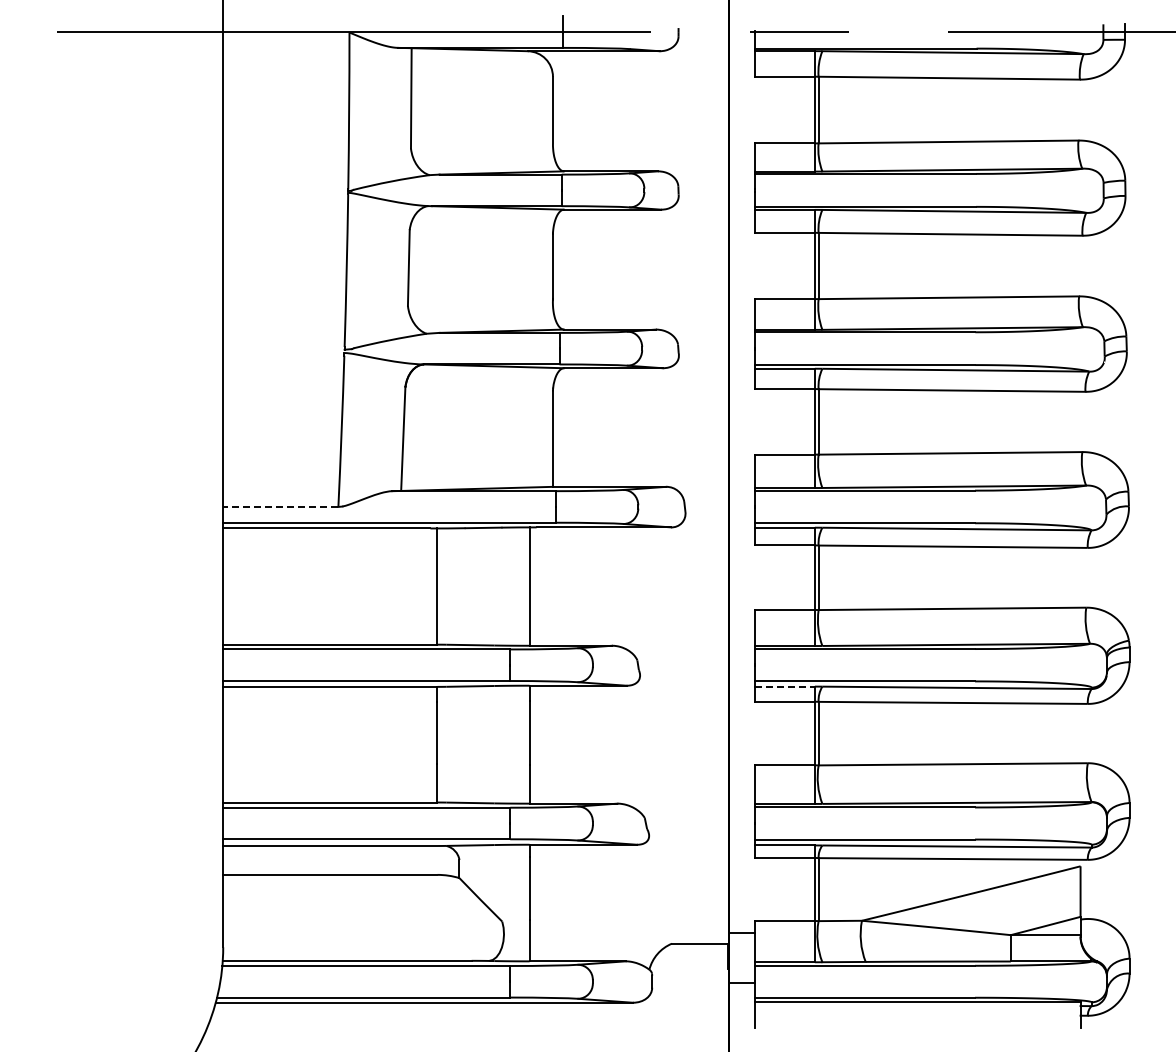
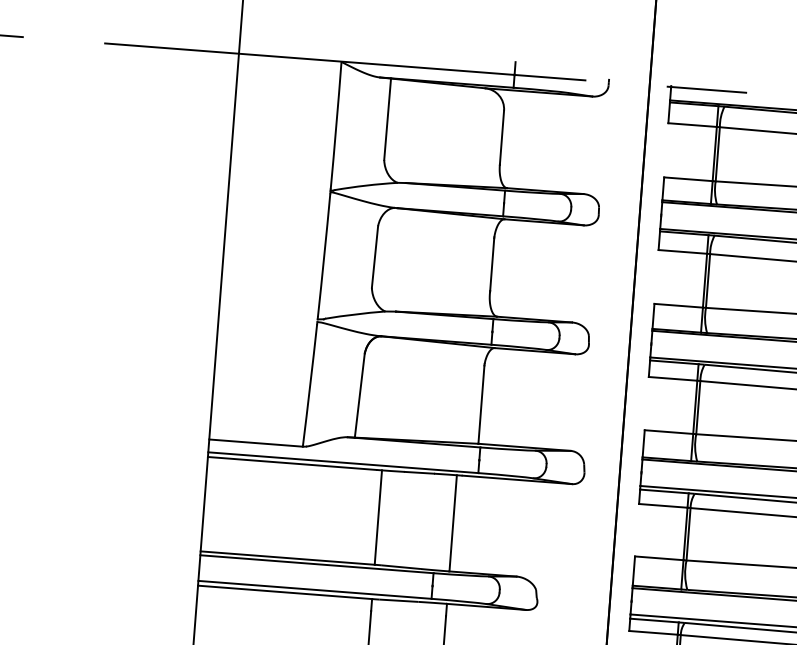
line: (280, 506) -> (255, 442), dashed -> solid
line: (785, 686) -> (654, 620), dashed -> solid

